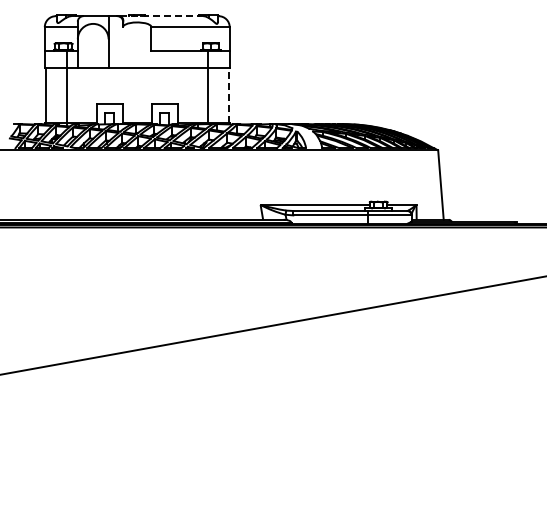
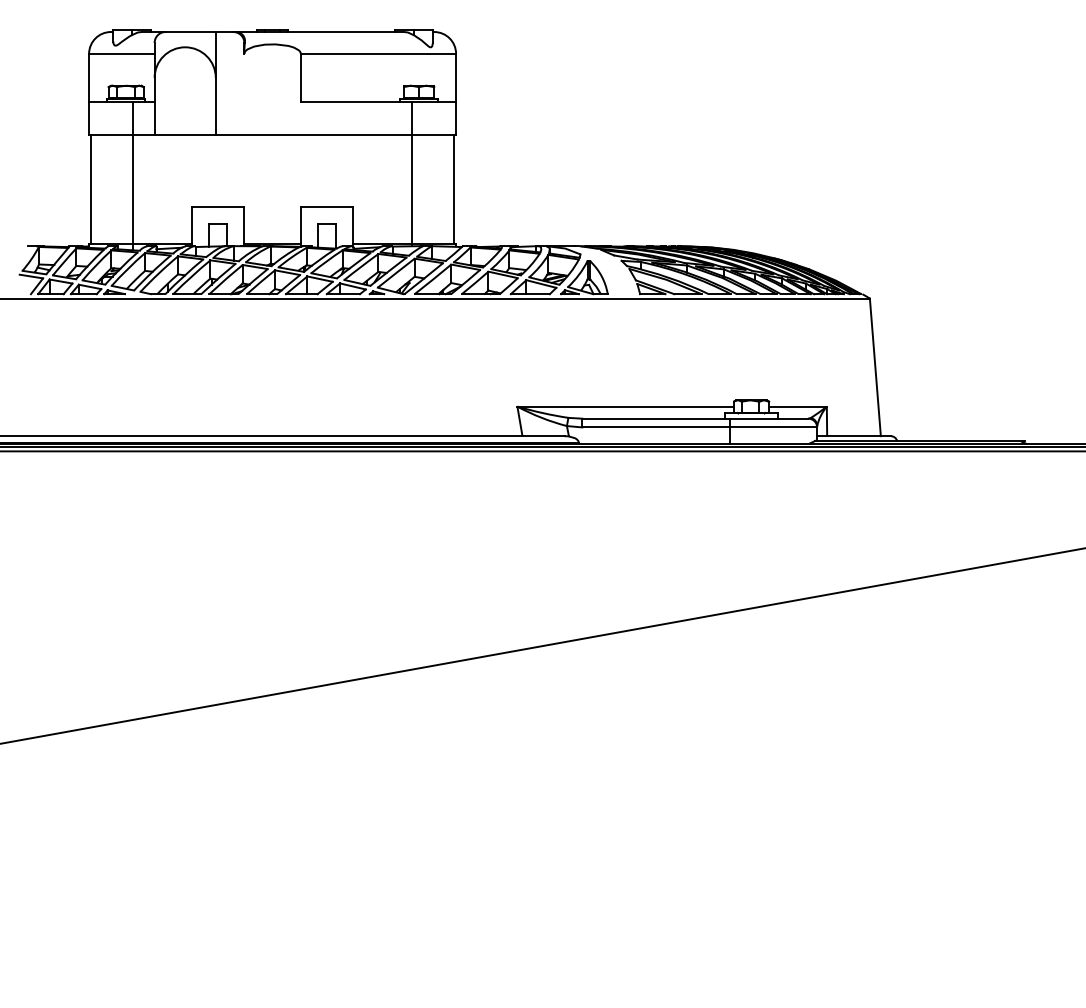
line: (160, 16) -> (318, 32), dashed -> solid
line: (228, 95) -> (453, 189), dashed -> solid

